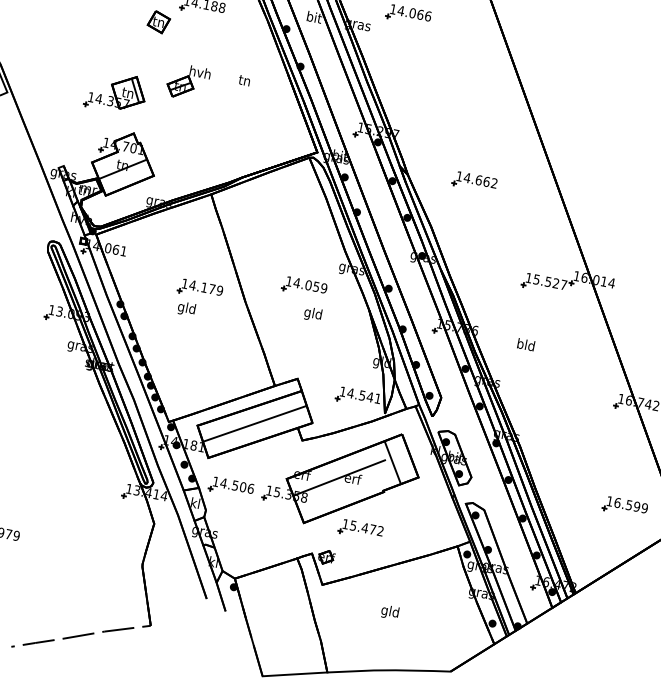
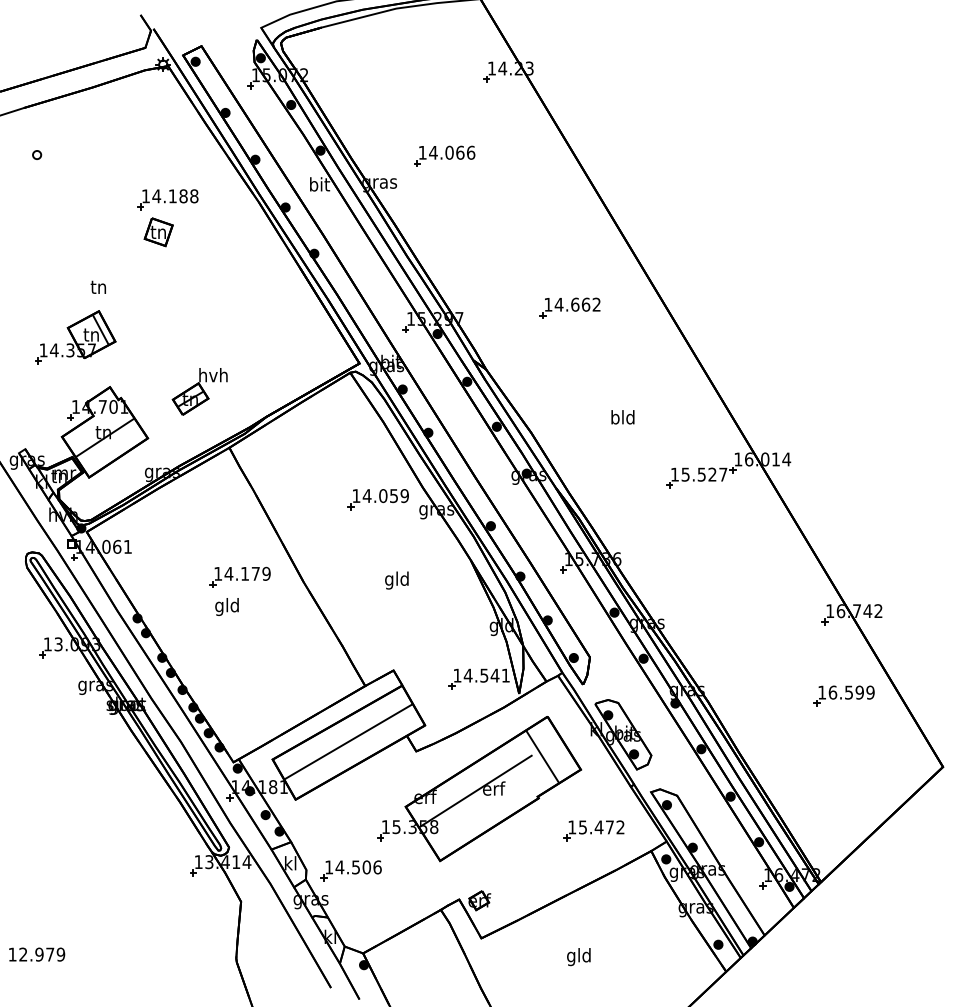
part: (158, 22) -> (158, 232), moved
text: (243, 79) -> (97, 286), moved
part: (187, 82) -> (199, 391), moved
part: (474, 181) -> (569, 307), moved
part: (303, 287) -> (377, 499), moved
text: (525, 344) -> (622, 417), moved
part: (230, 487) -> (350, 870), moved
part: (624, 506) -> (843, 695), moved
part: (360, 529) -> (593, 830), moved

